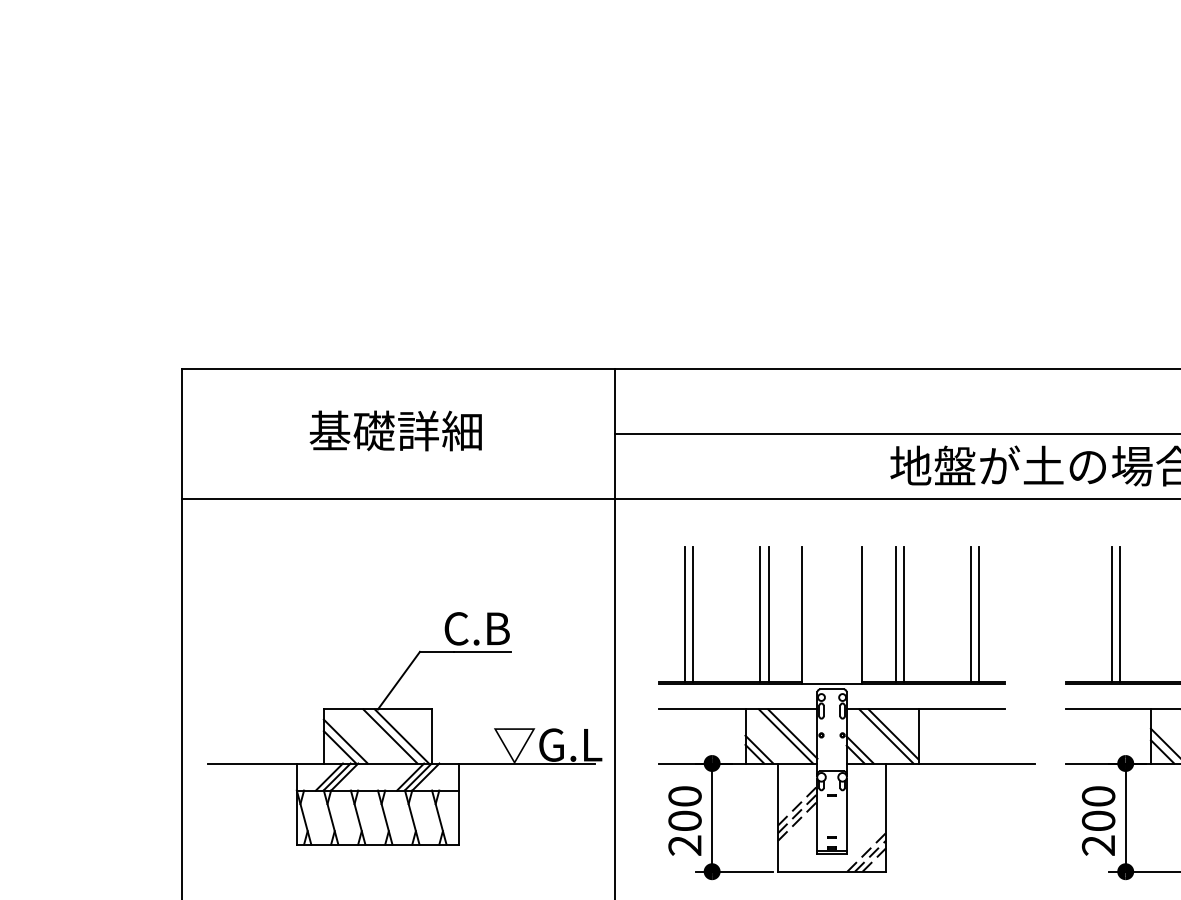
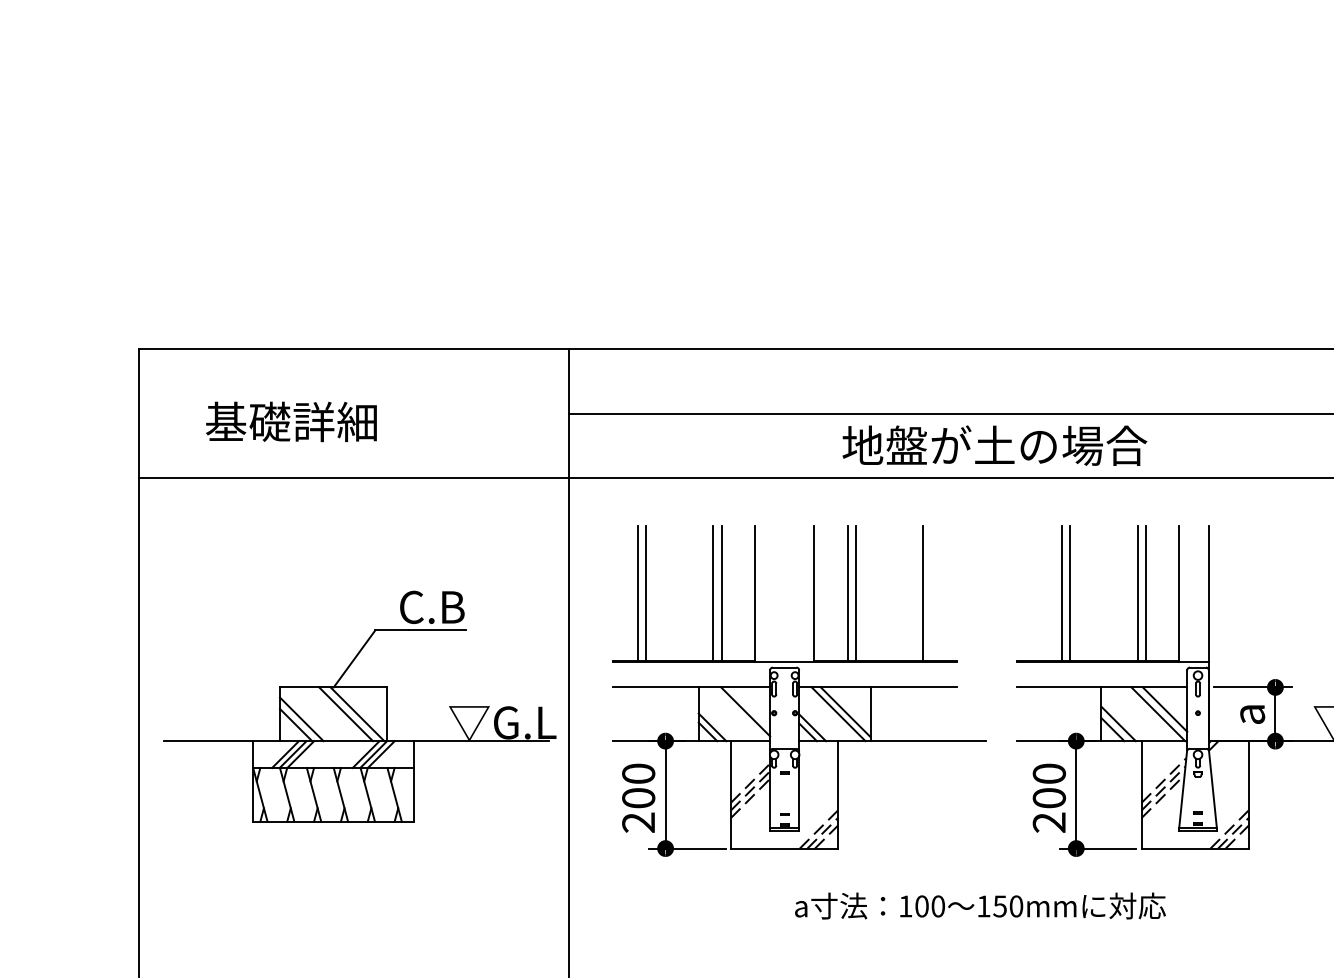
text: (395, 430) -> (291, 421), moved
line: (979, 614) -> (931, 593), removed
line: (785, 736) -> (738, 714), removed

